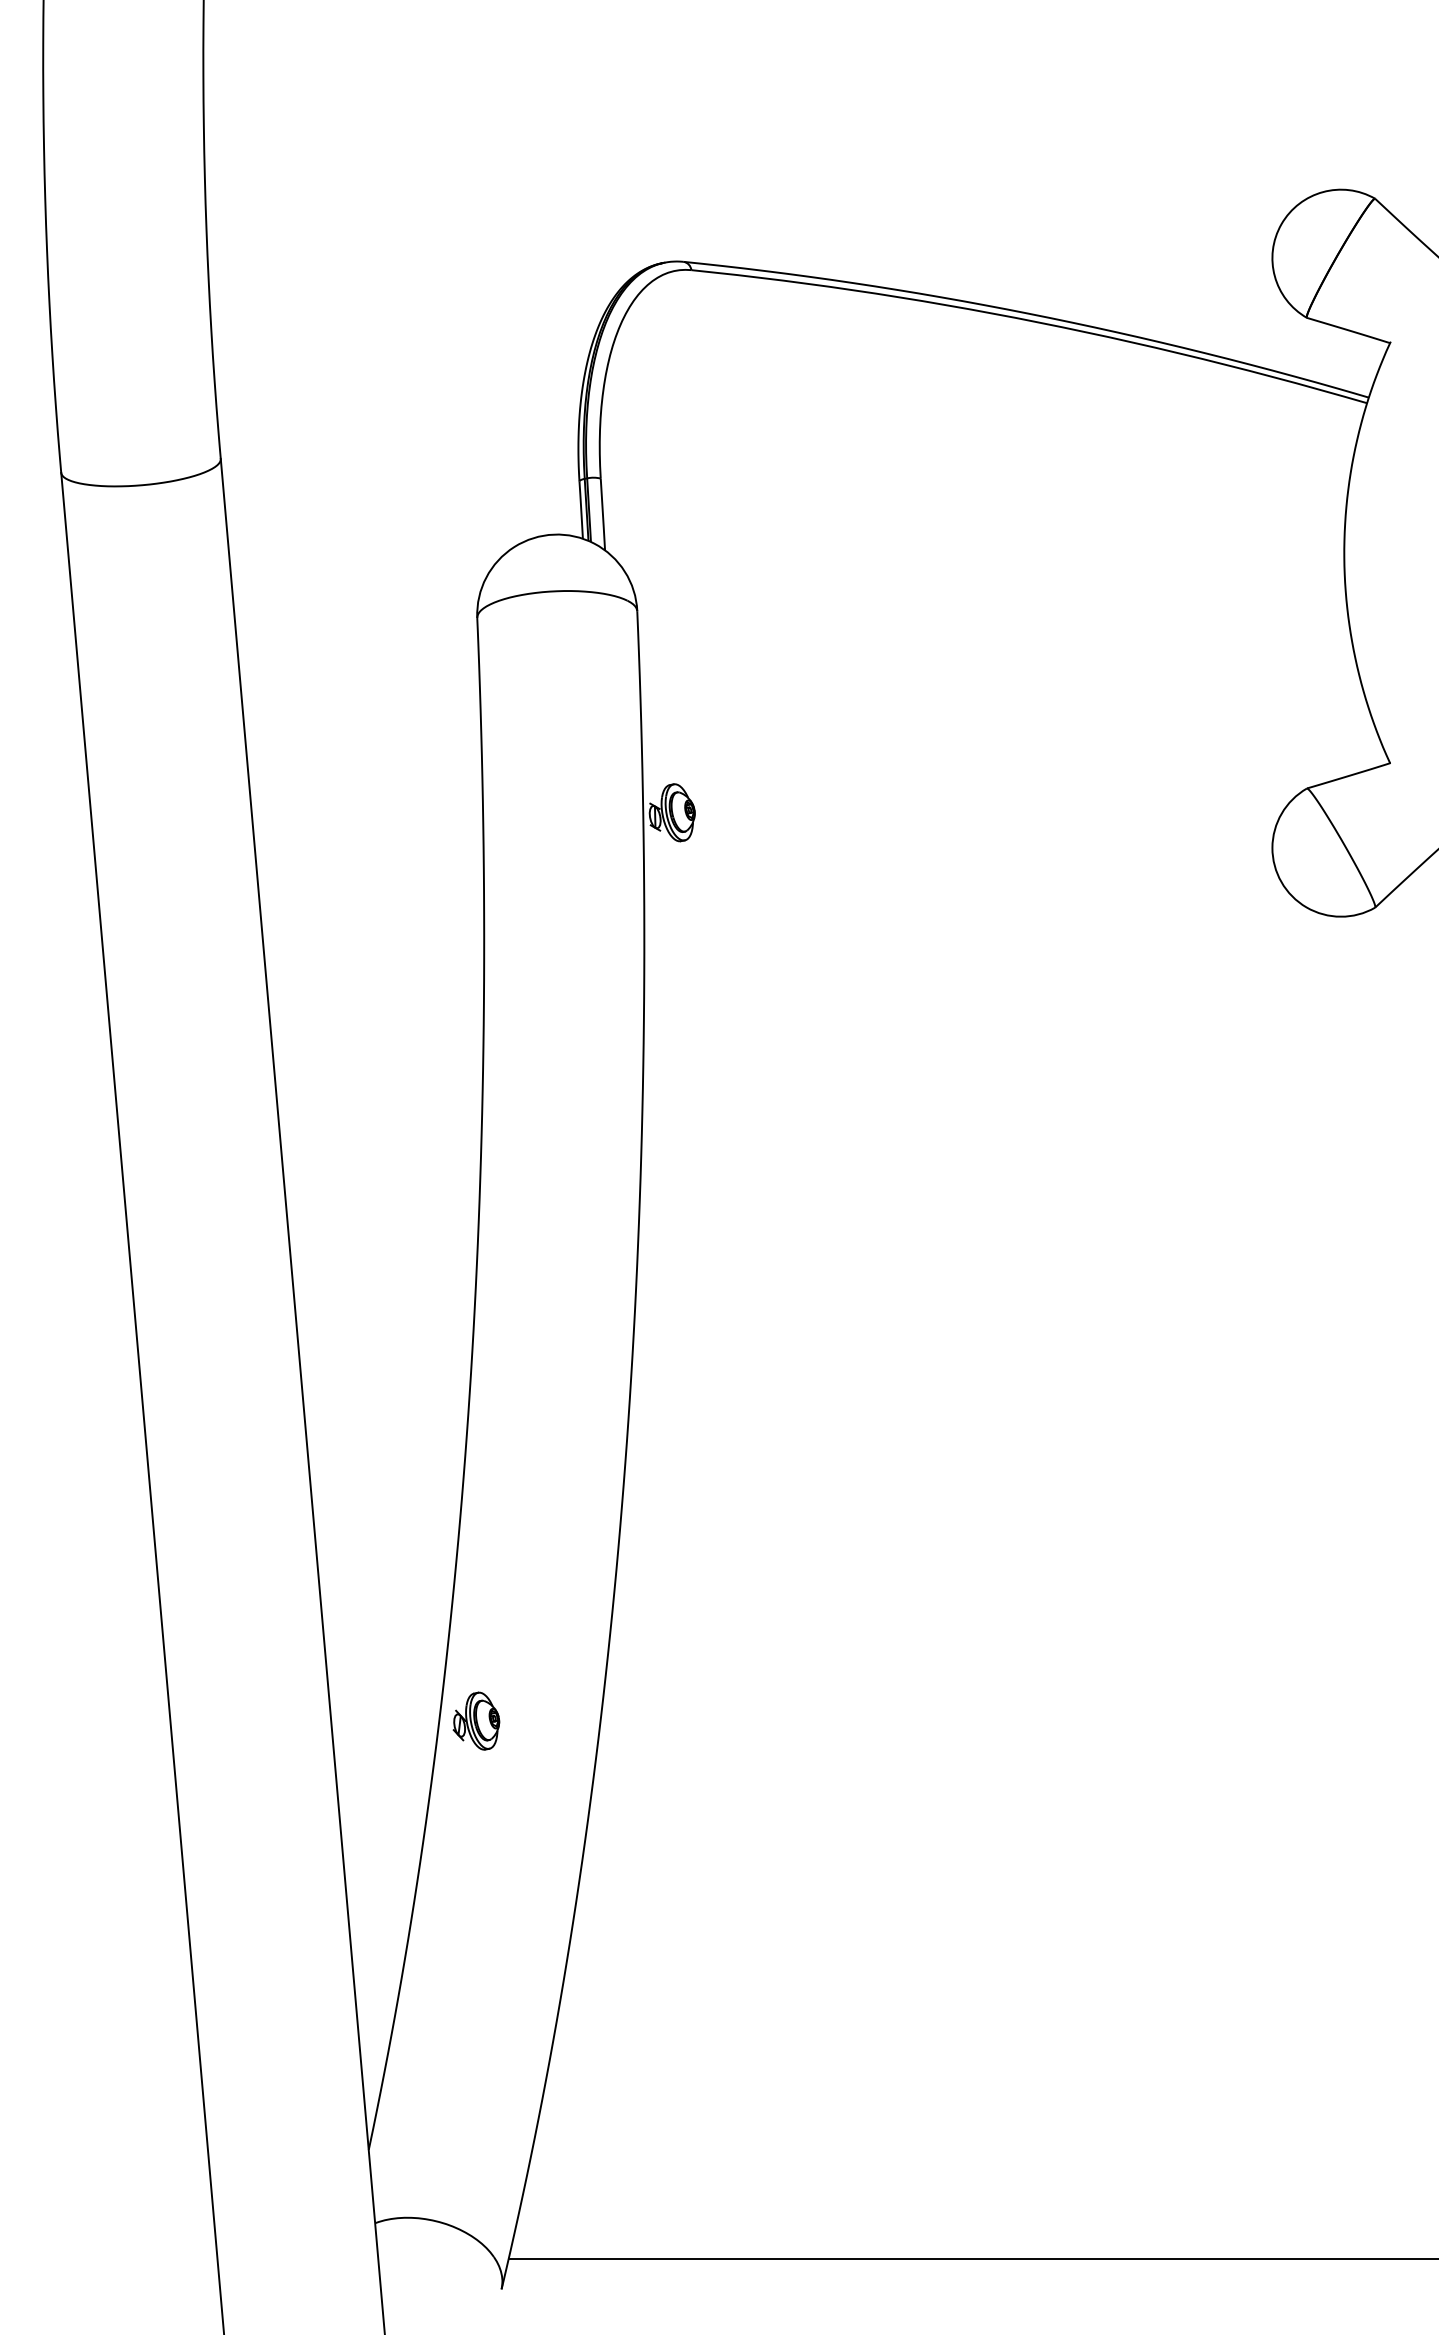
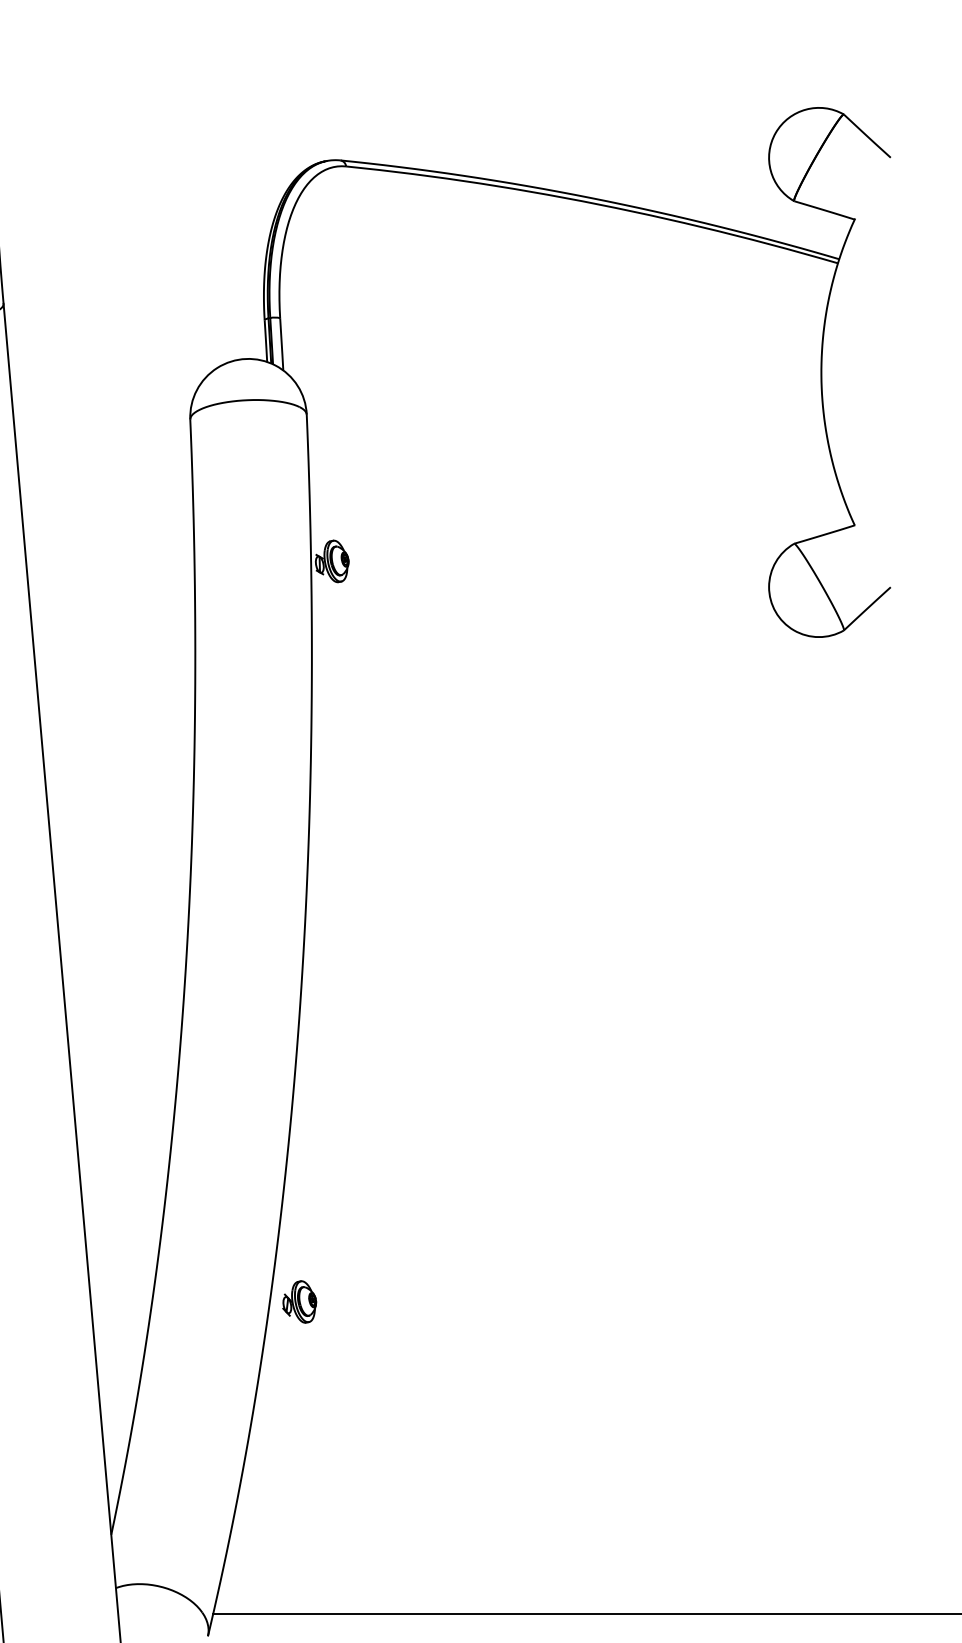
part: (476, 1720) -> (299, 1301), moved

